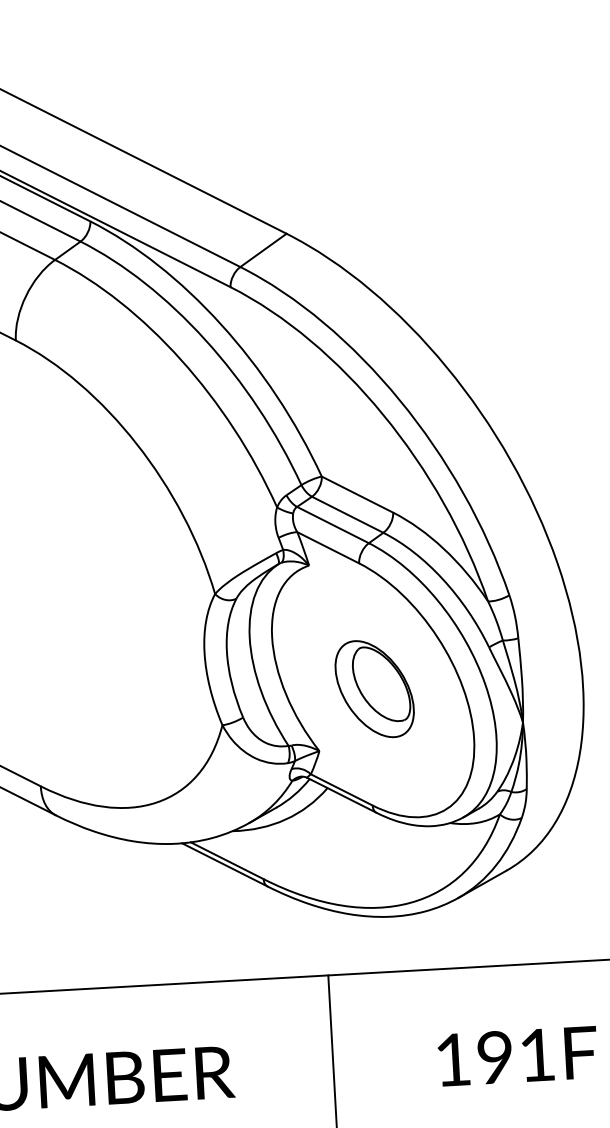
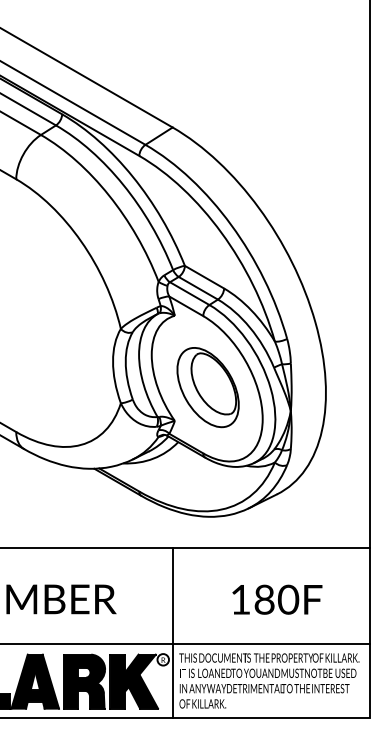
part: (373, 688) -> (207, 387), size x1.43
text: (516, 1055) -> (276, 599), 191F -> 180F

